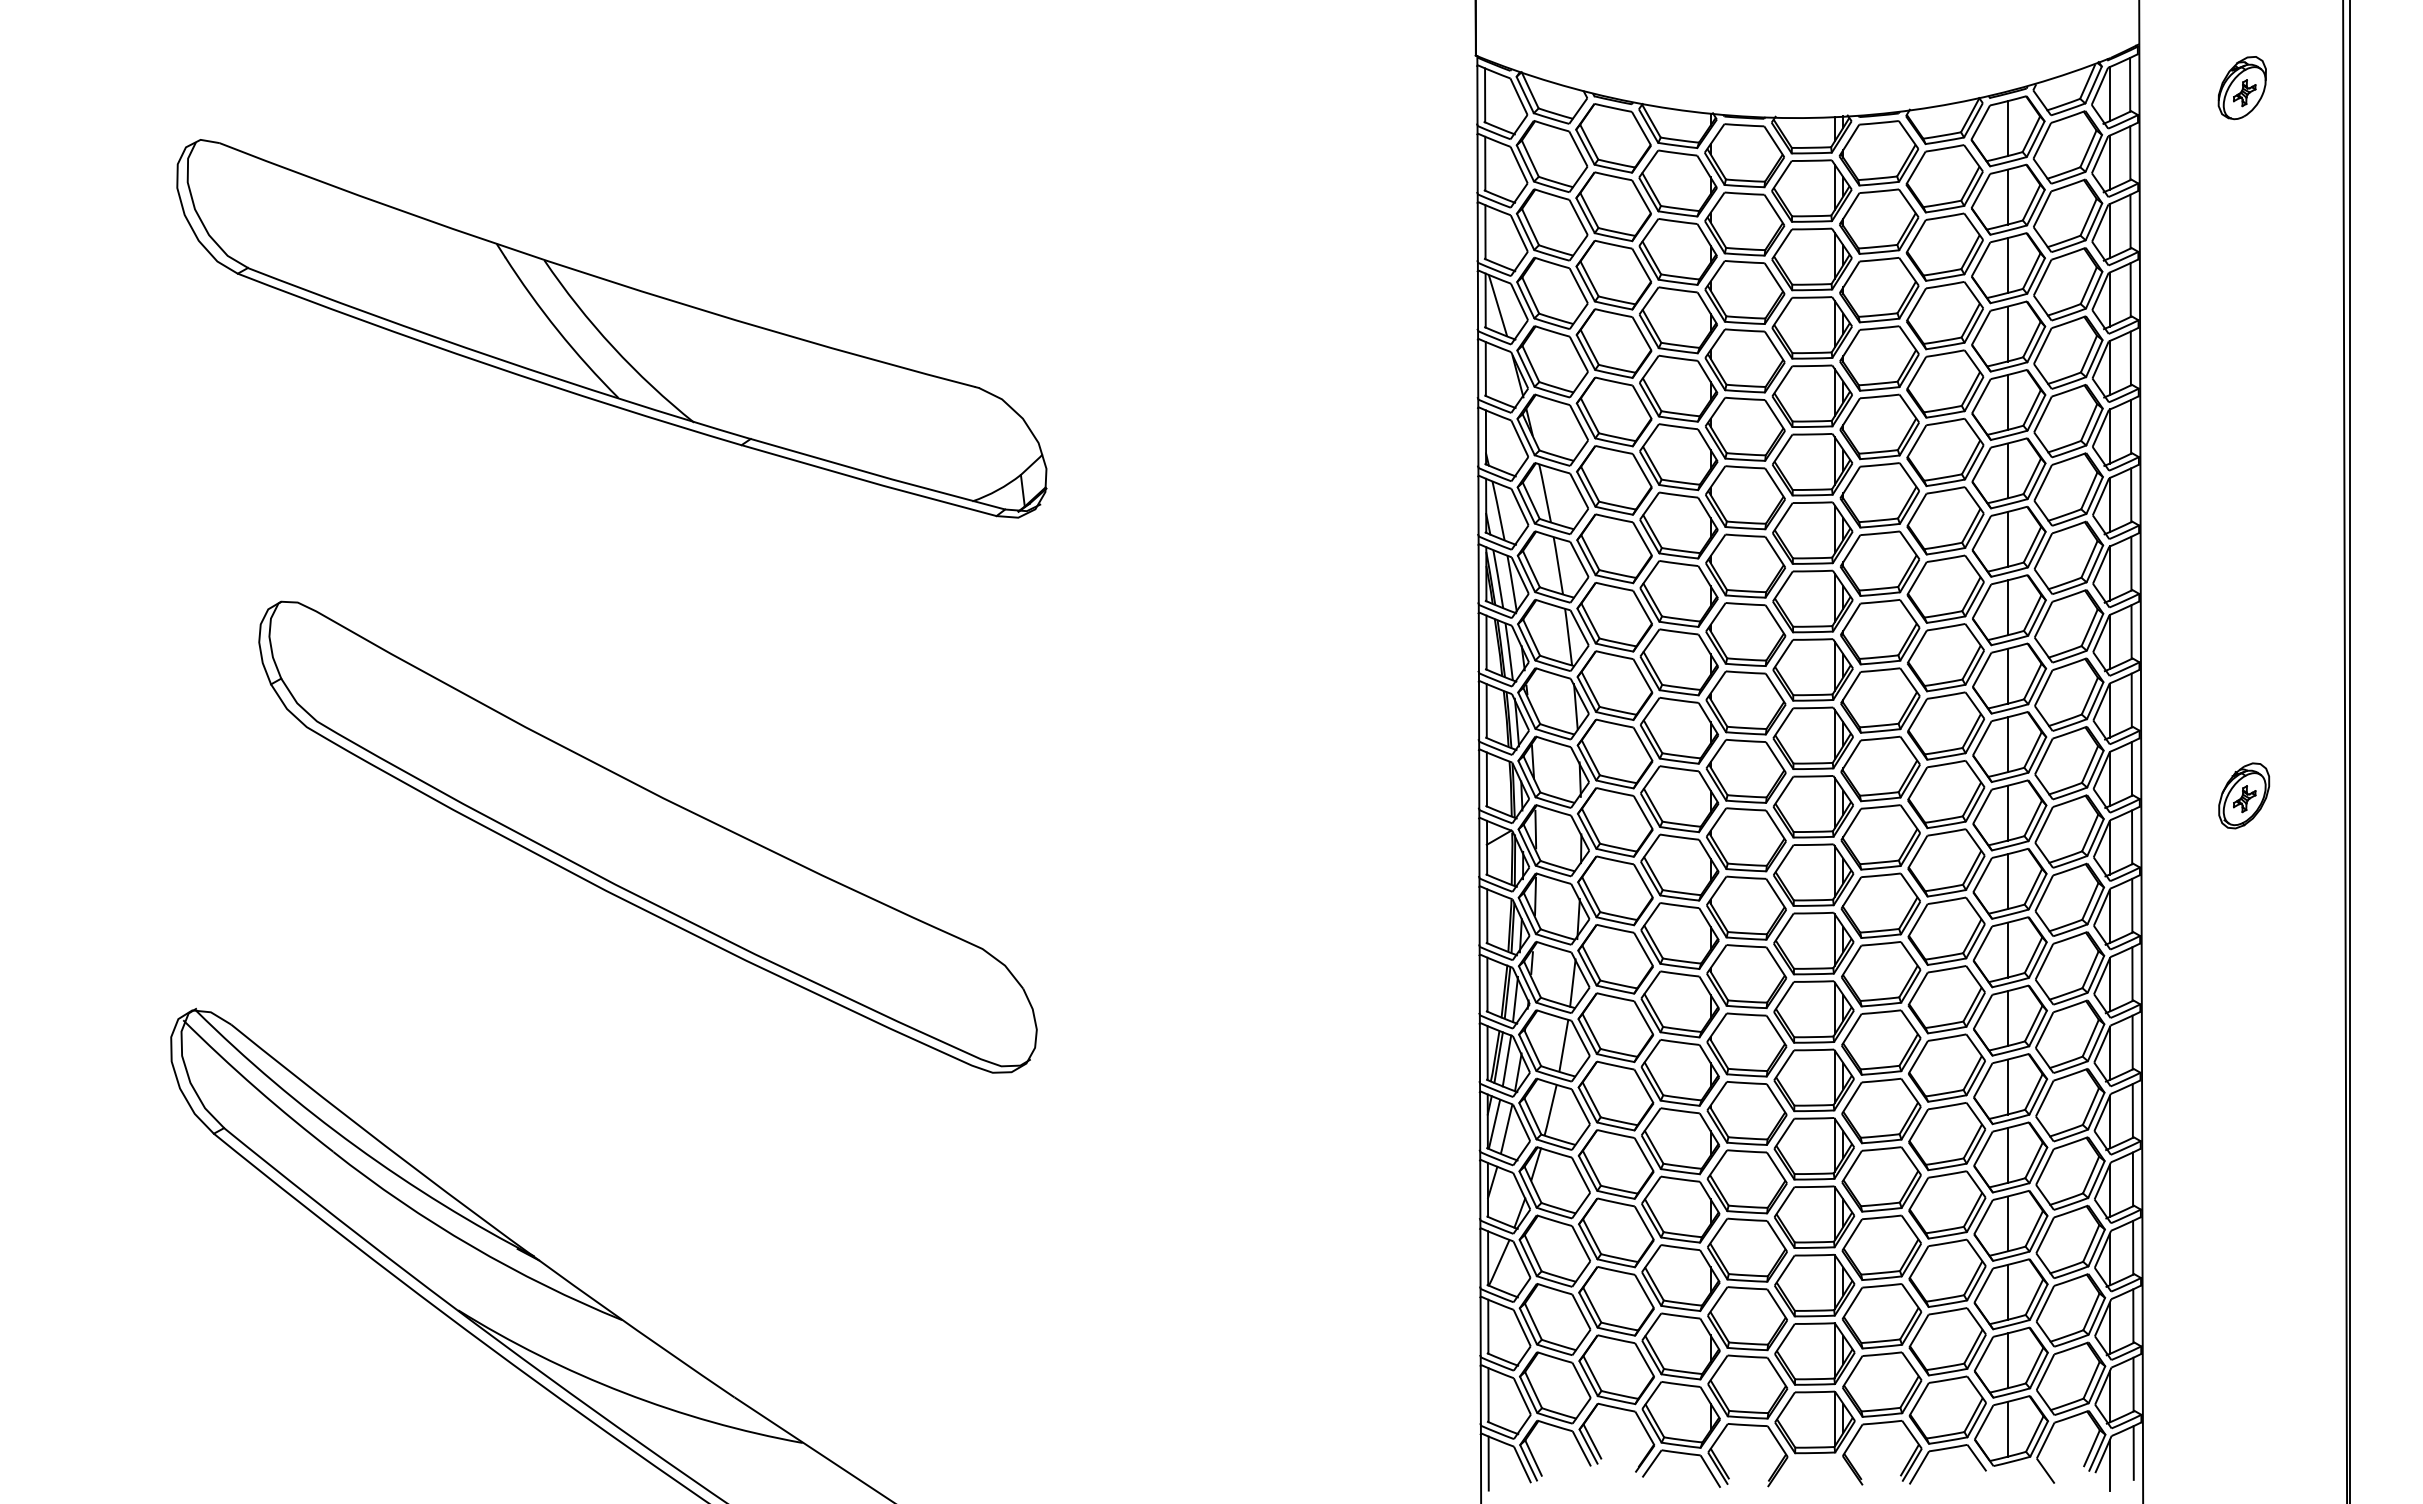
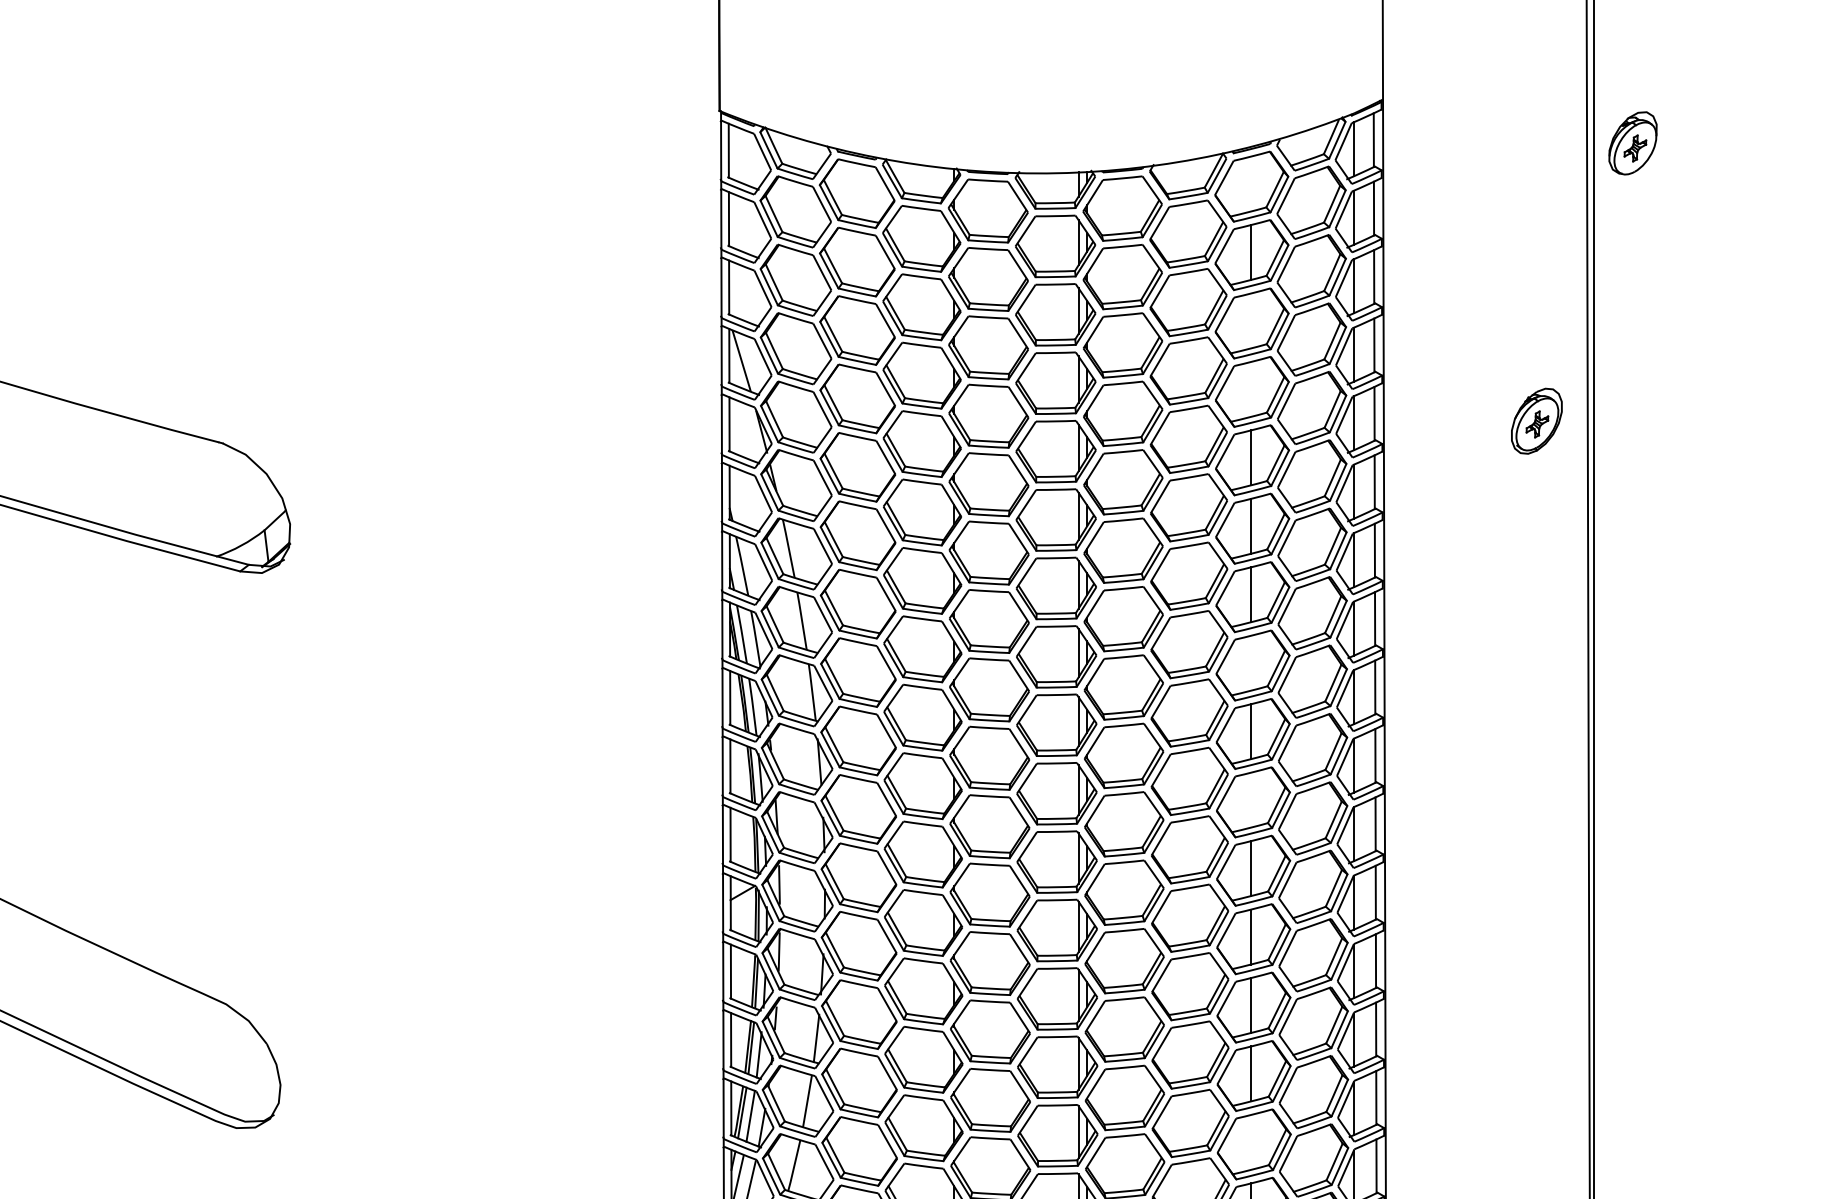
part: (2241, 88) -> (1632, 143), moved
line: (2007, 128) -> (1251, 183), removed
line: (2007, 265) -> (1251, 320), removed
line: (2007, 333) -> (1251, 388), removed
line: (2007, 607) -> (1251, 662), removed
line: (2007, 744) -> (1251, 799), removed
part: (2244, 795) -> (1537, 420), moved
line: (2007, 1086) -> (1251, 1141), removed

